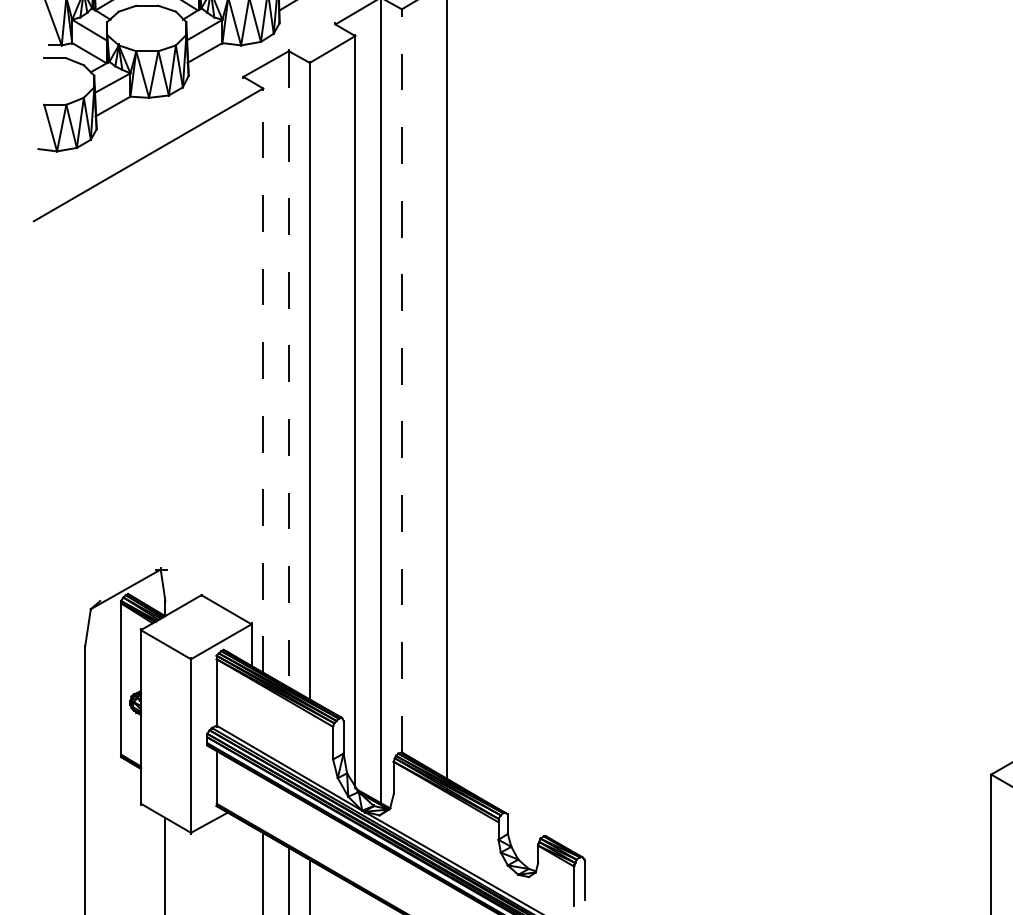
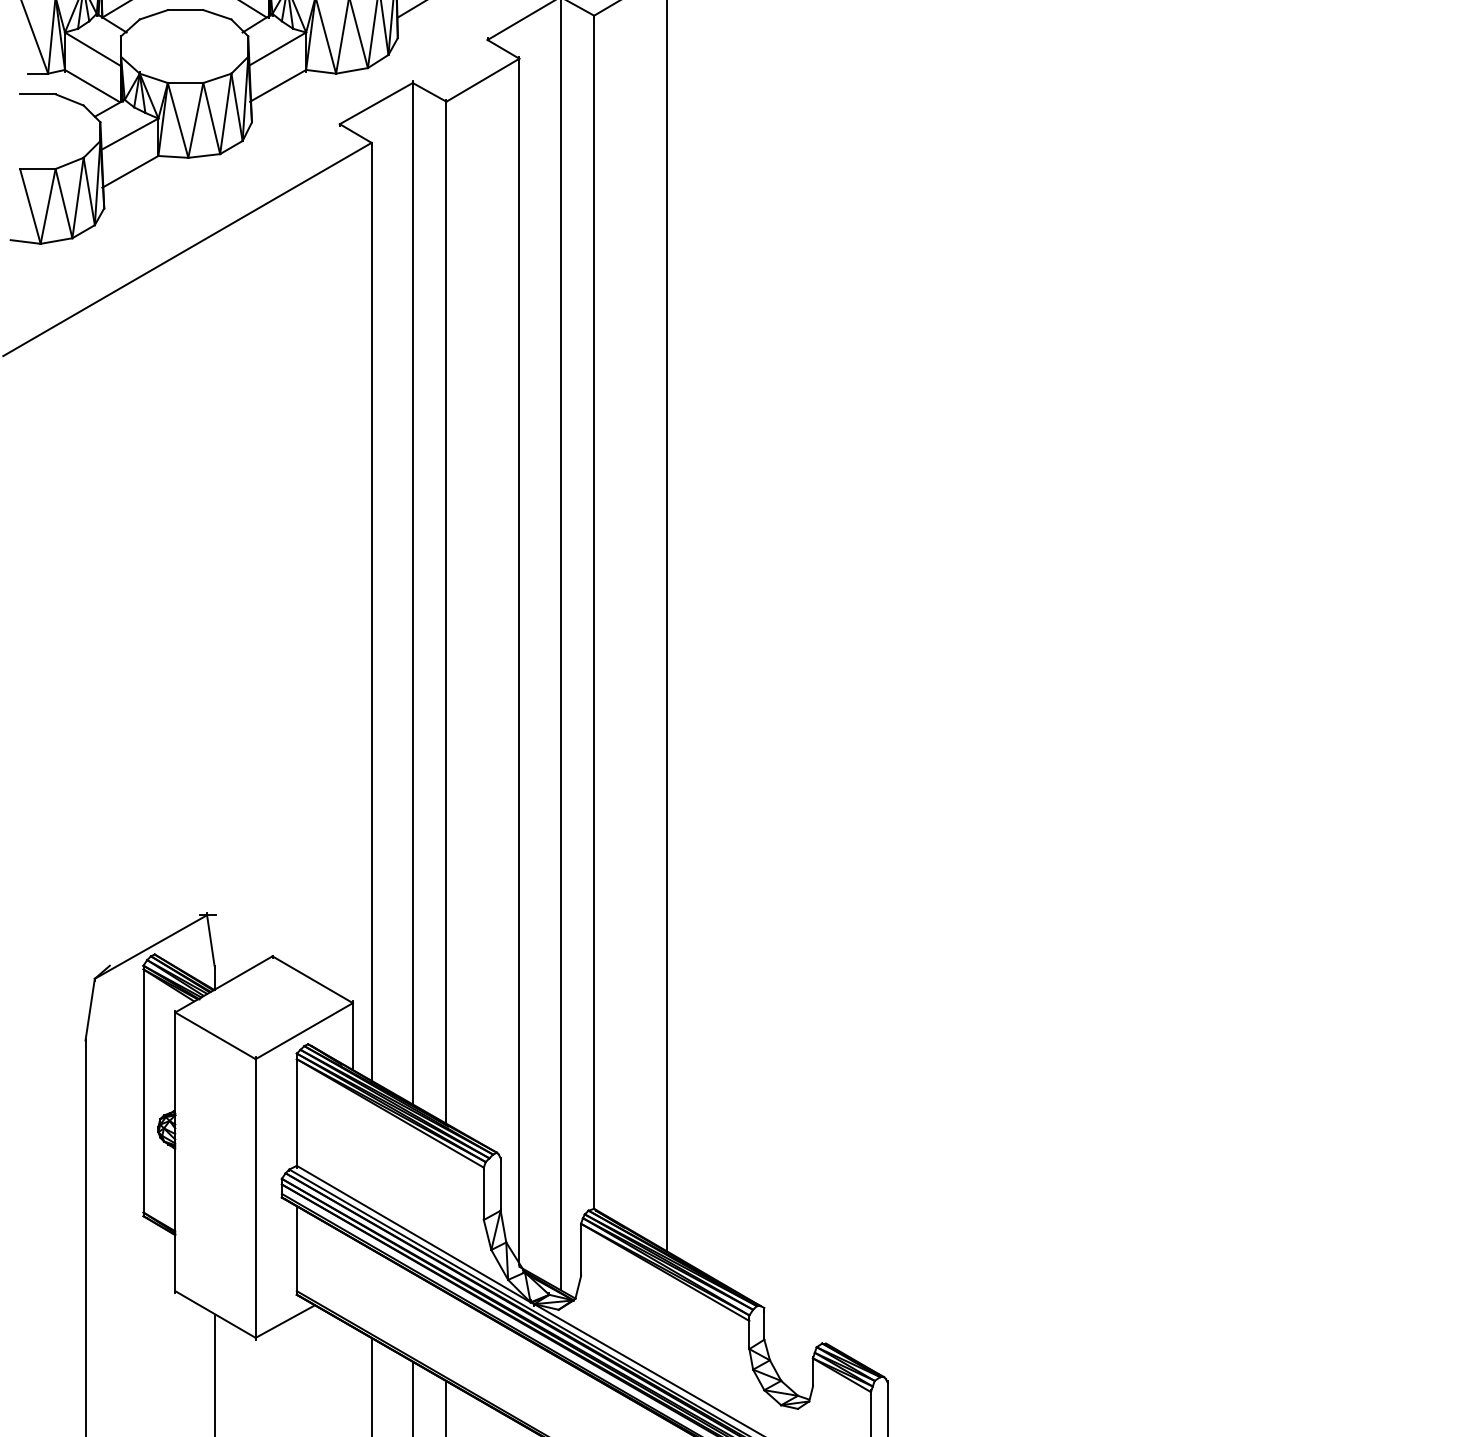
line: (288, 369) -> (412, 593), dashed -> solid
line: (263, 380) -> (372, 611), dashed -> solid
line: (401, 380) -> (593, 611), dashed -> solid

